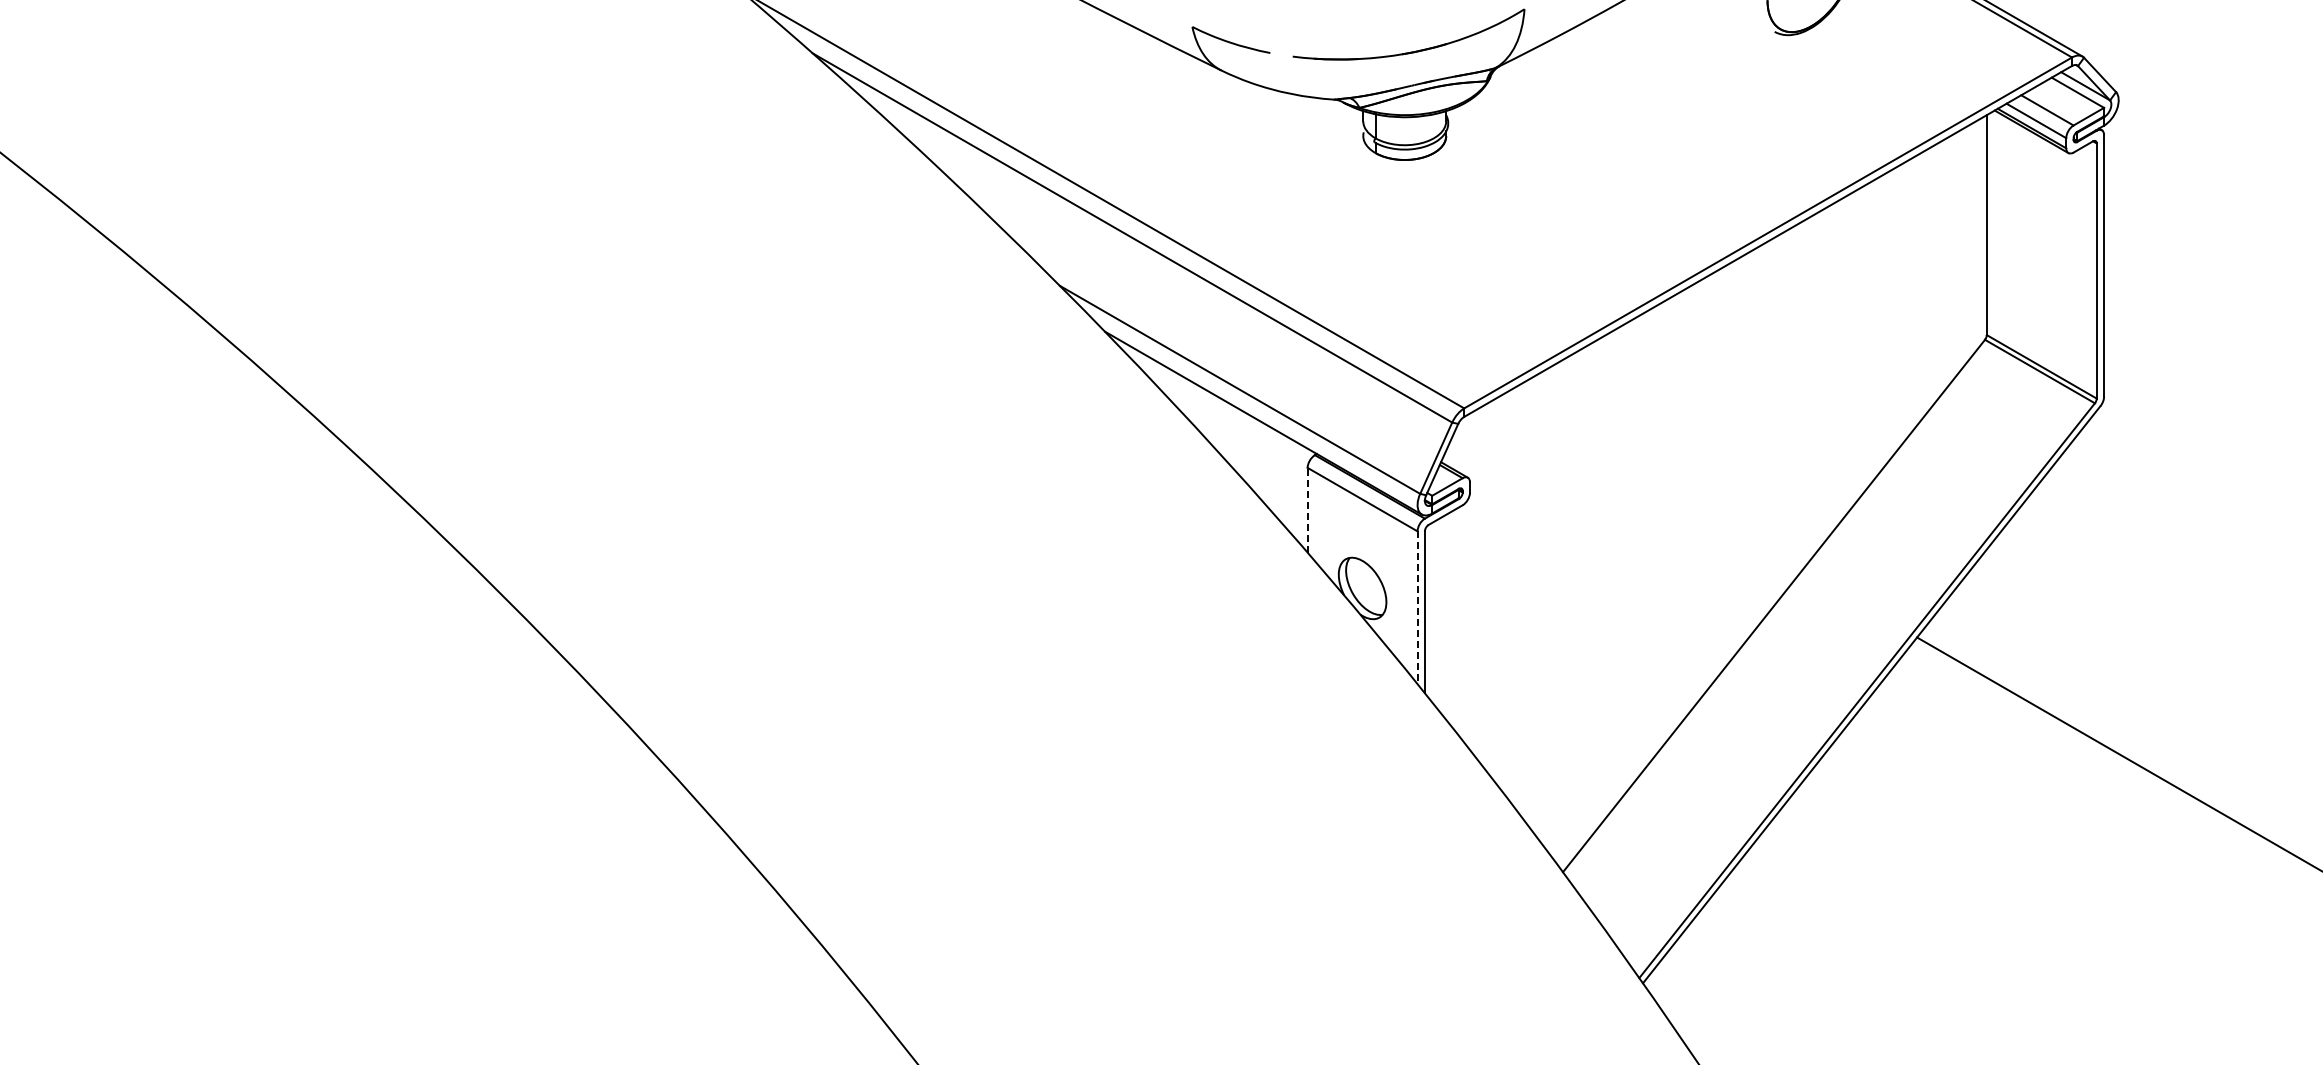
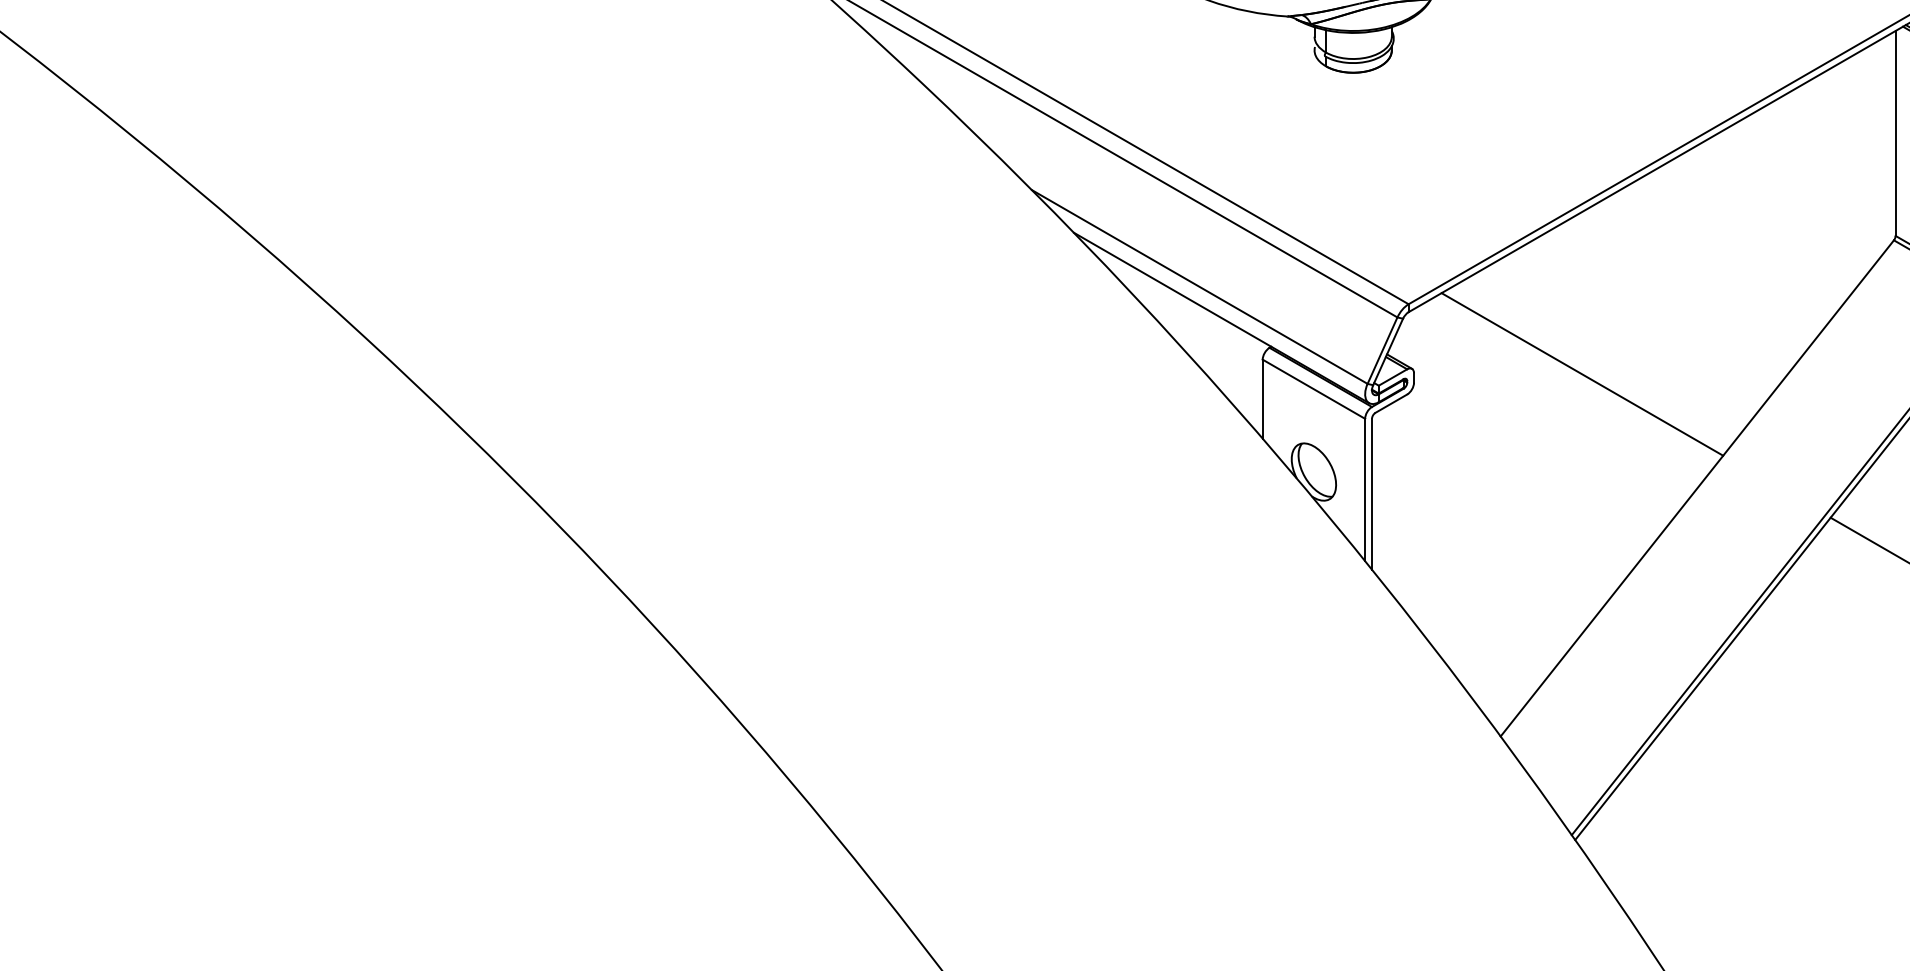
line: (1650, 483) -> (1582, 374), added
line: (1307, 509) -> (1262, 398), dashed -> solid
line: (1417, 608) -> (1365, 490), dashed -> solid

